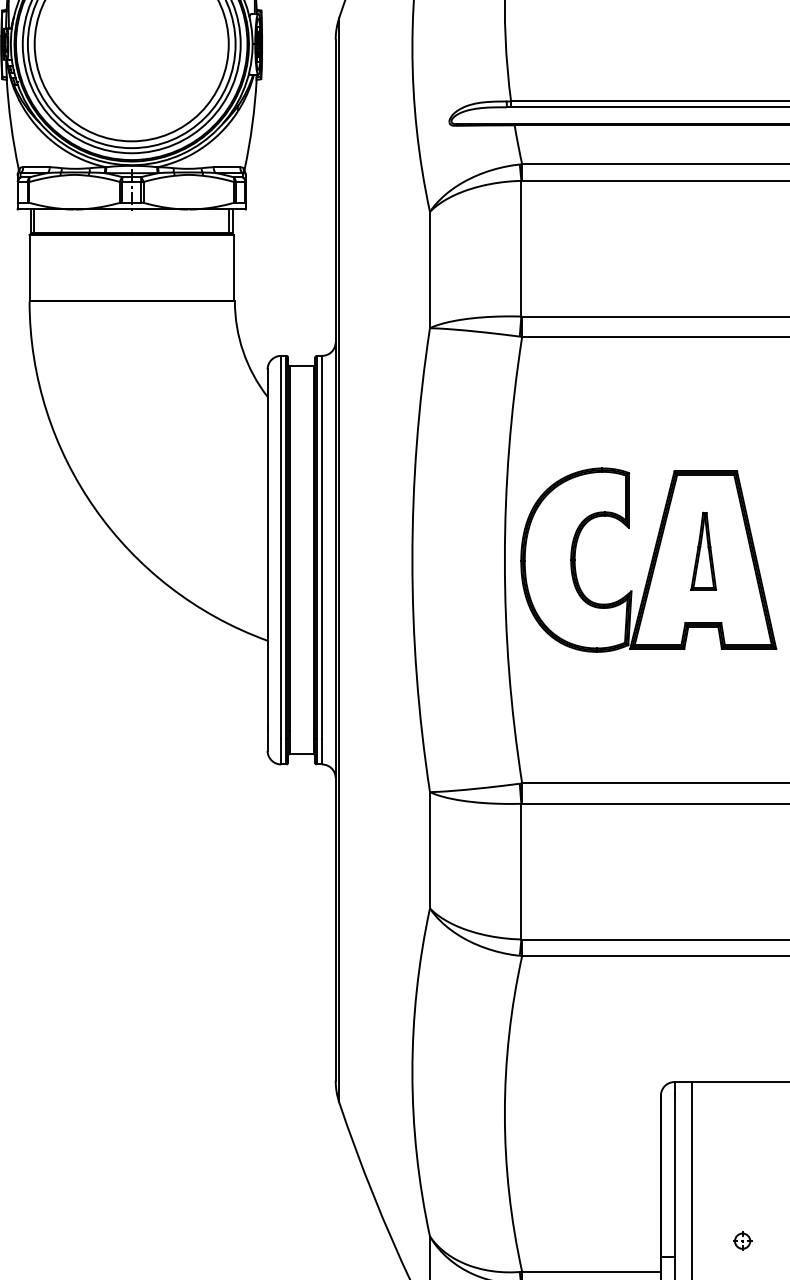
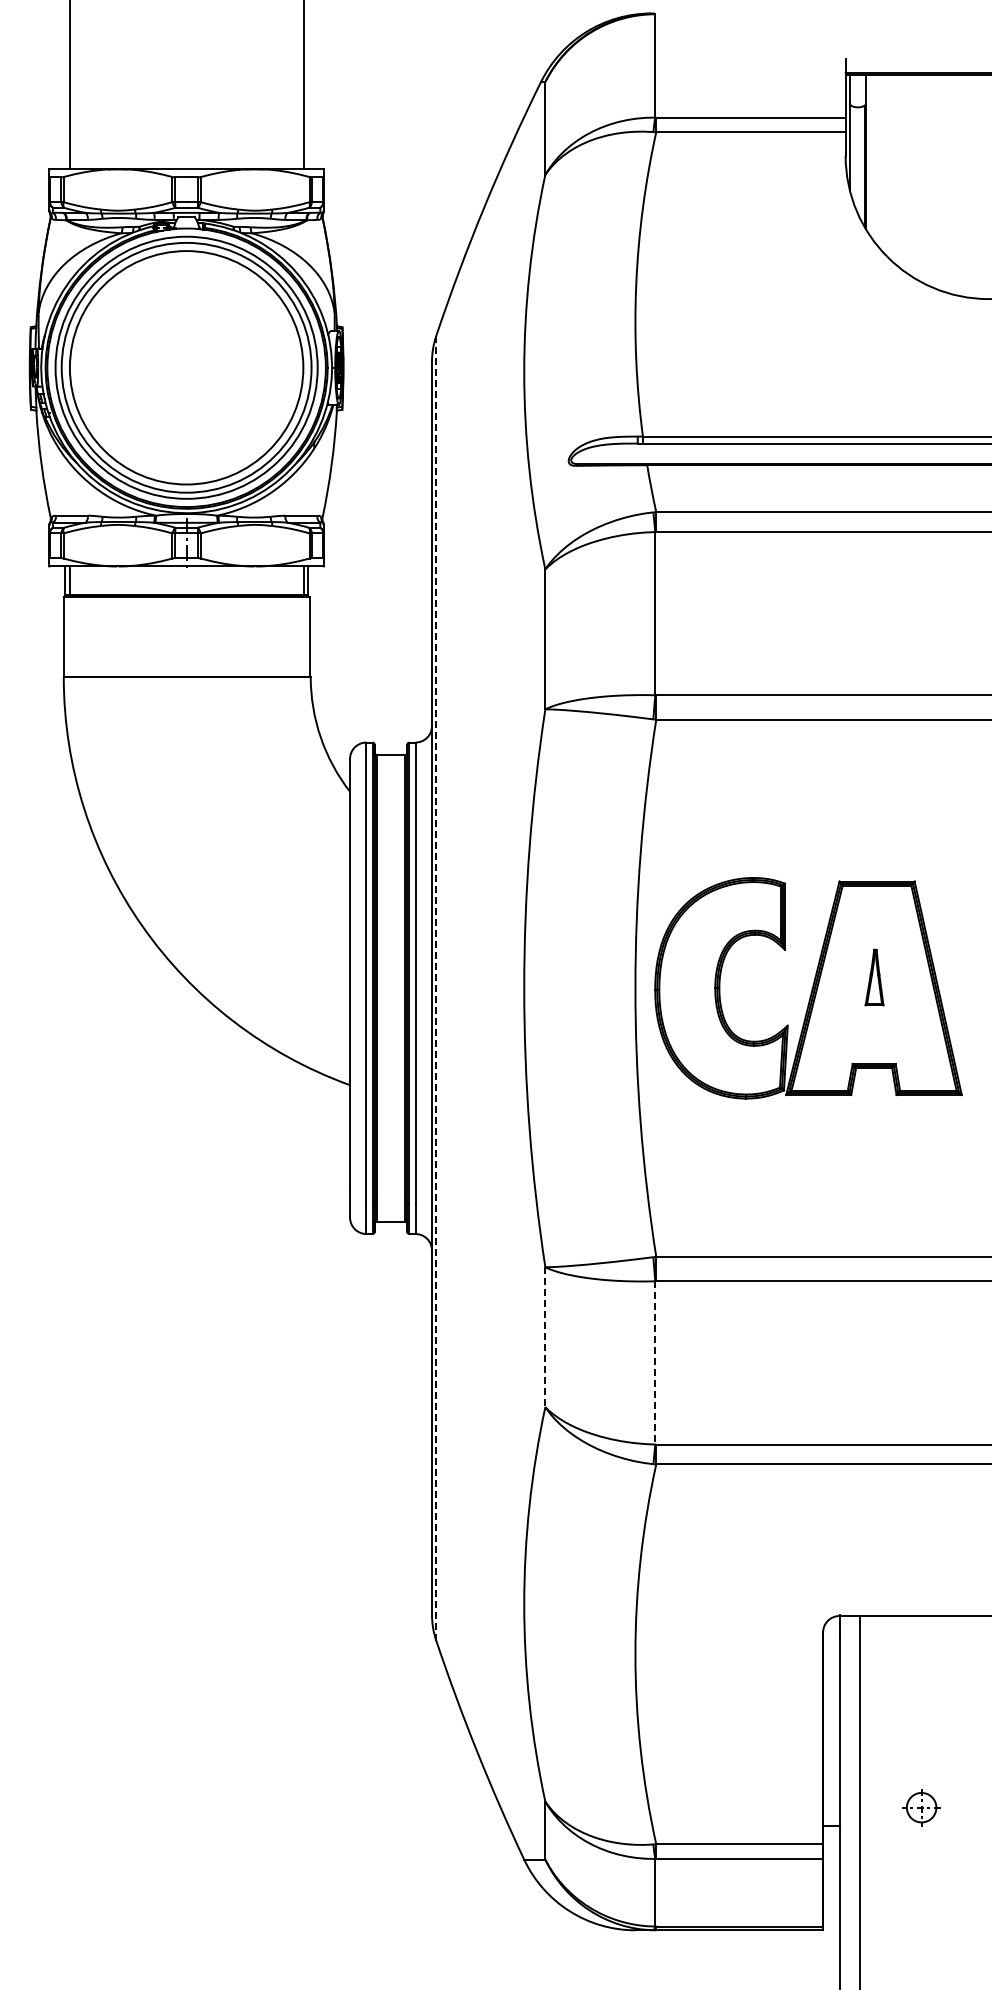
part: (703, 551) -> (874, 977), size x0.6
line: (339, 560) -> (436, 988), solid -> dashed
line: (430, 850) -> (545, 1337), solid -> dashed
line: (521, 871) -> (655, 1362), solid -> dashed
part: (741, 1240) -> (920, 1806), size x1.6

